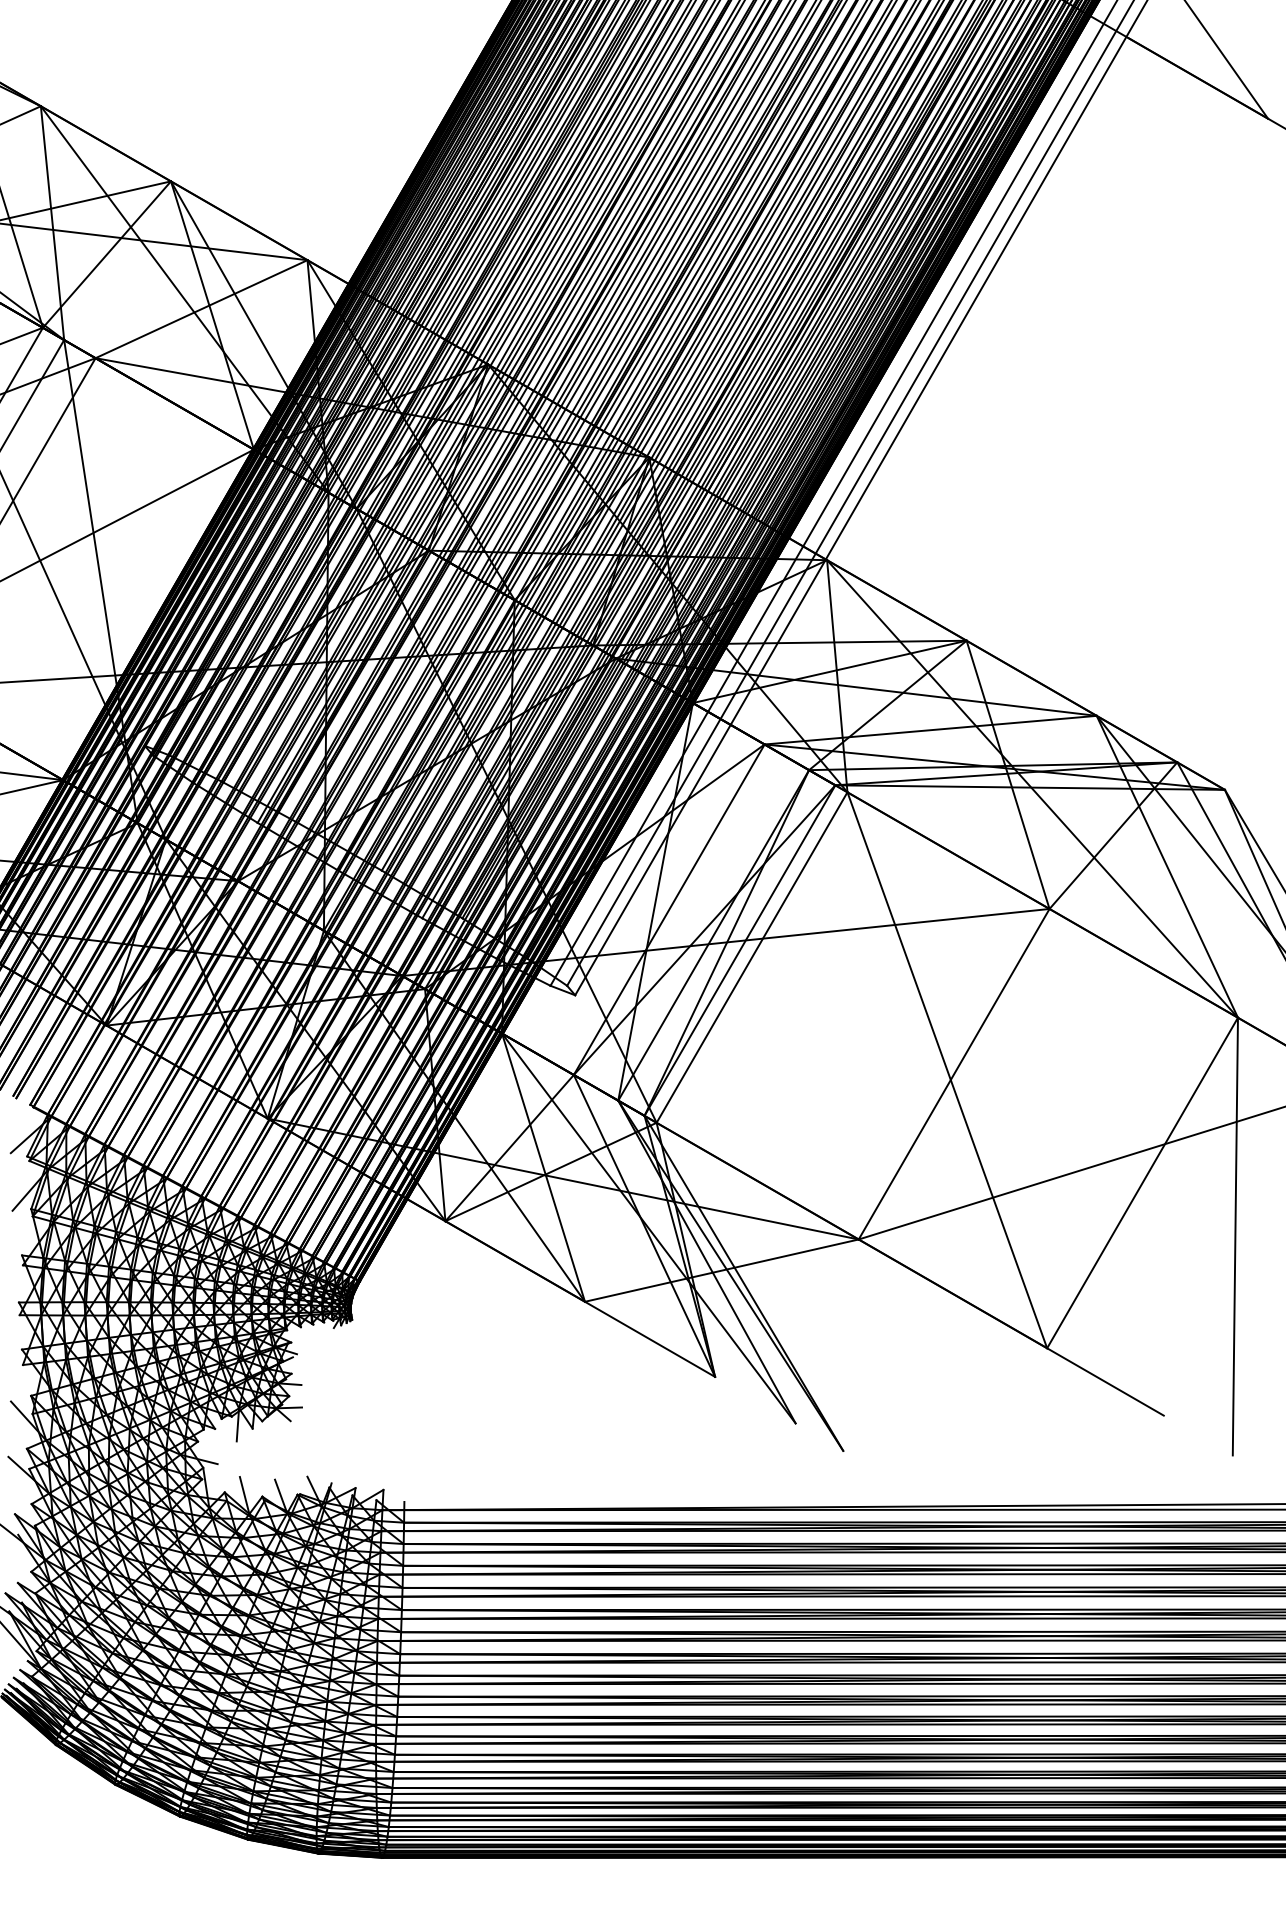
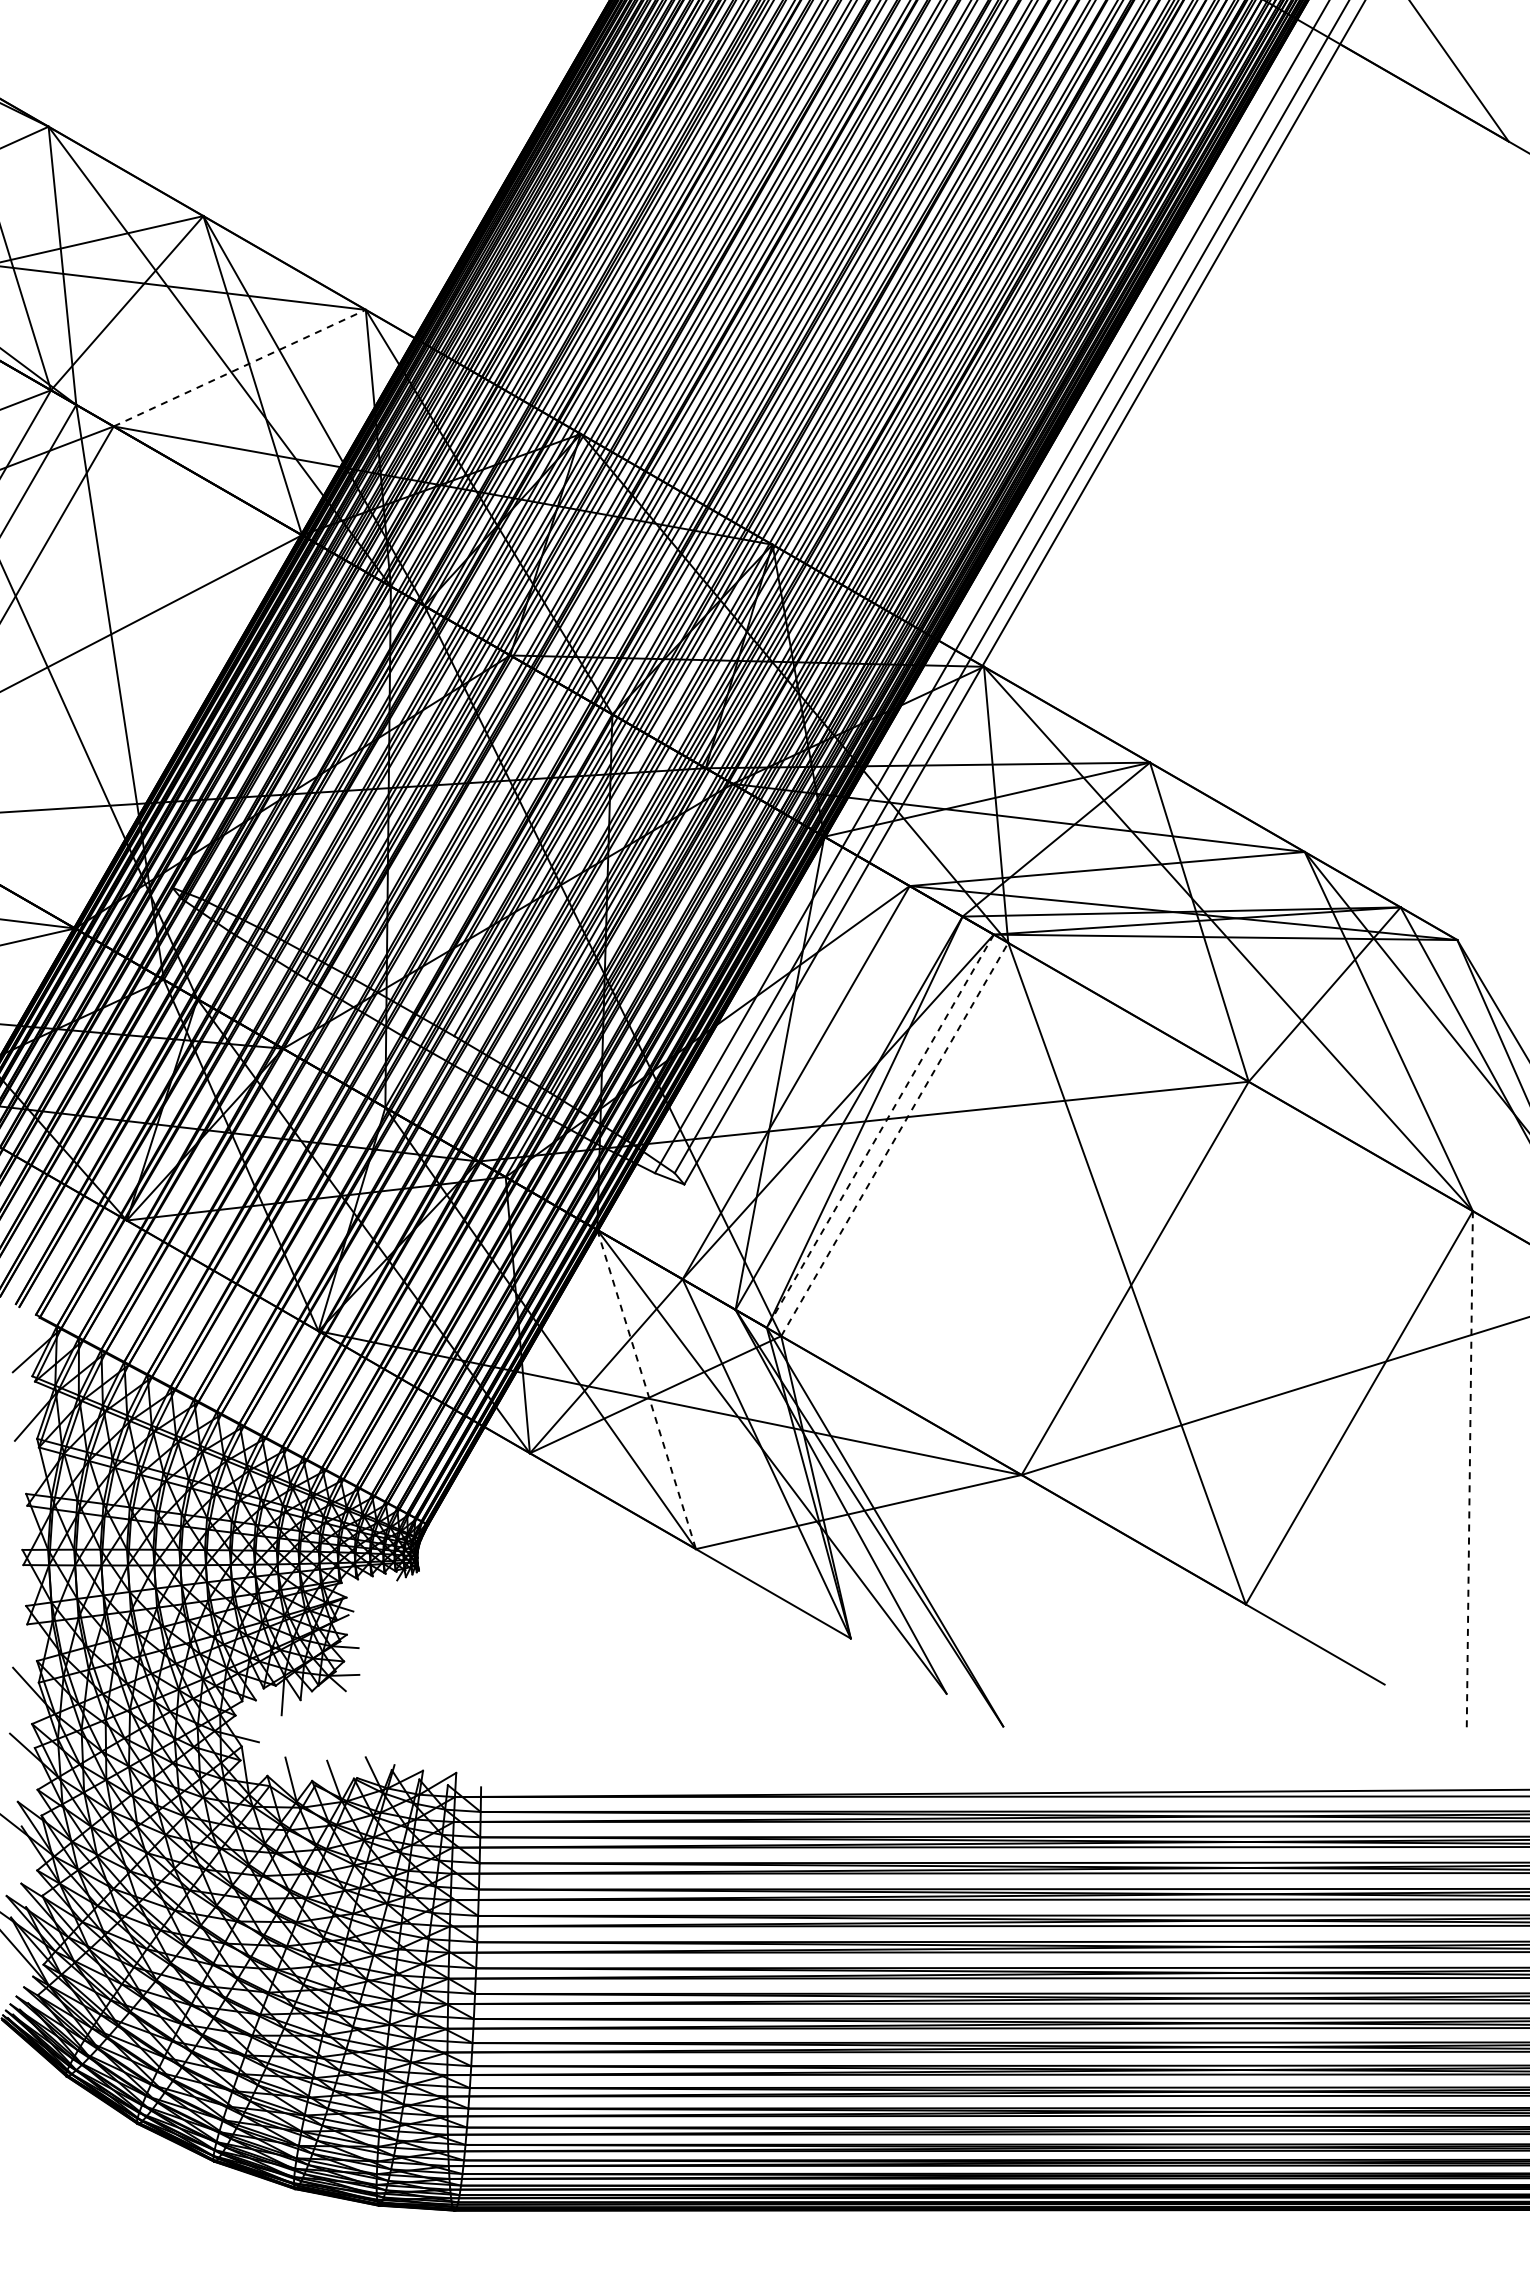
line: (201, 309) -> (239, 368), solid -> dashed
line: (740, 950) -> (880, 1131), solid -> dashed
line: (752, 957) -> (895, 1139), solid -> dashed
line: (543, 1168) -> (646, 1390), solid -> dashed
line: (1235, 1237) -> (1469, 1472), solid -> dashed

